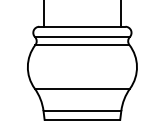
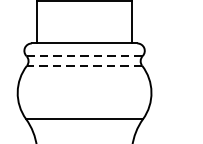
line: (81, 37) -> (83, 56), solid -> dashed
line: (82, 44) -> (84, 65), solid -> dashed

